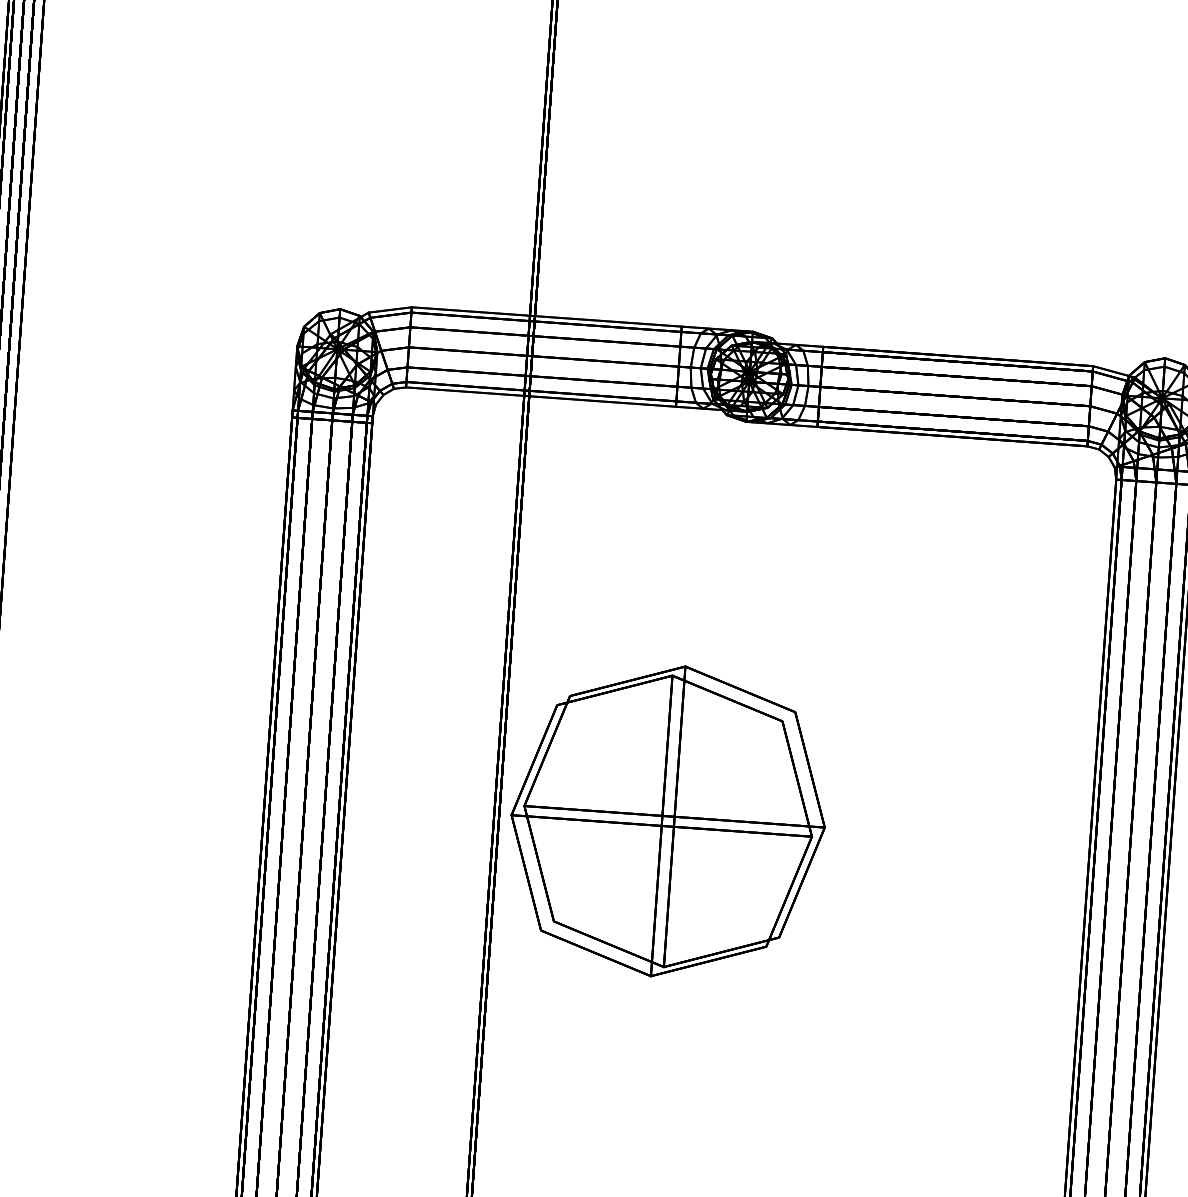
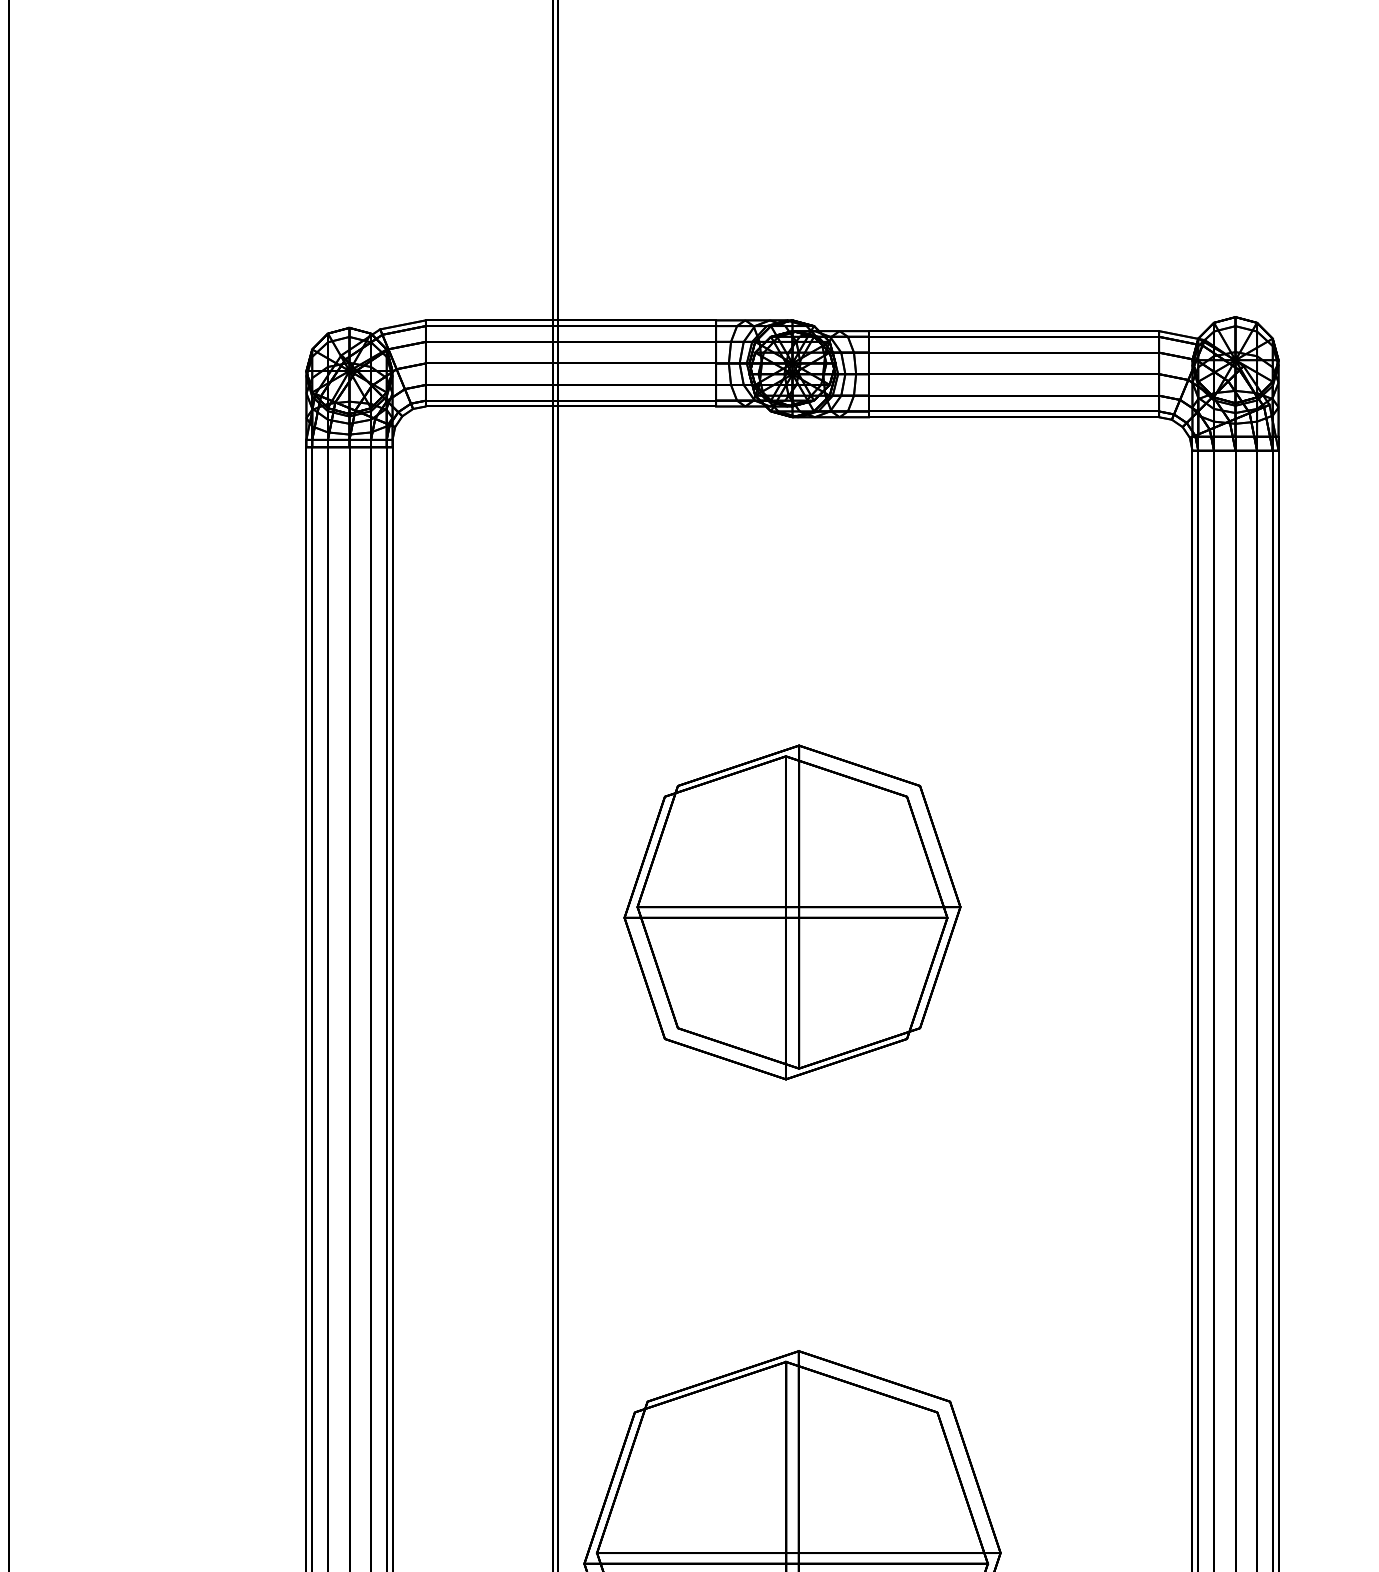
part: (668, 821) -> (792, 912), moved

